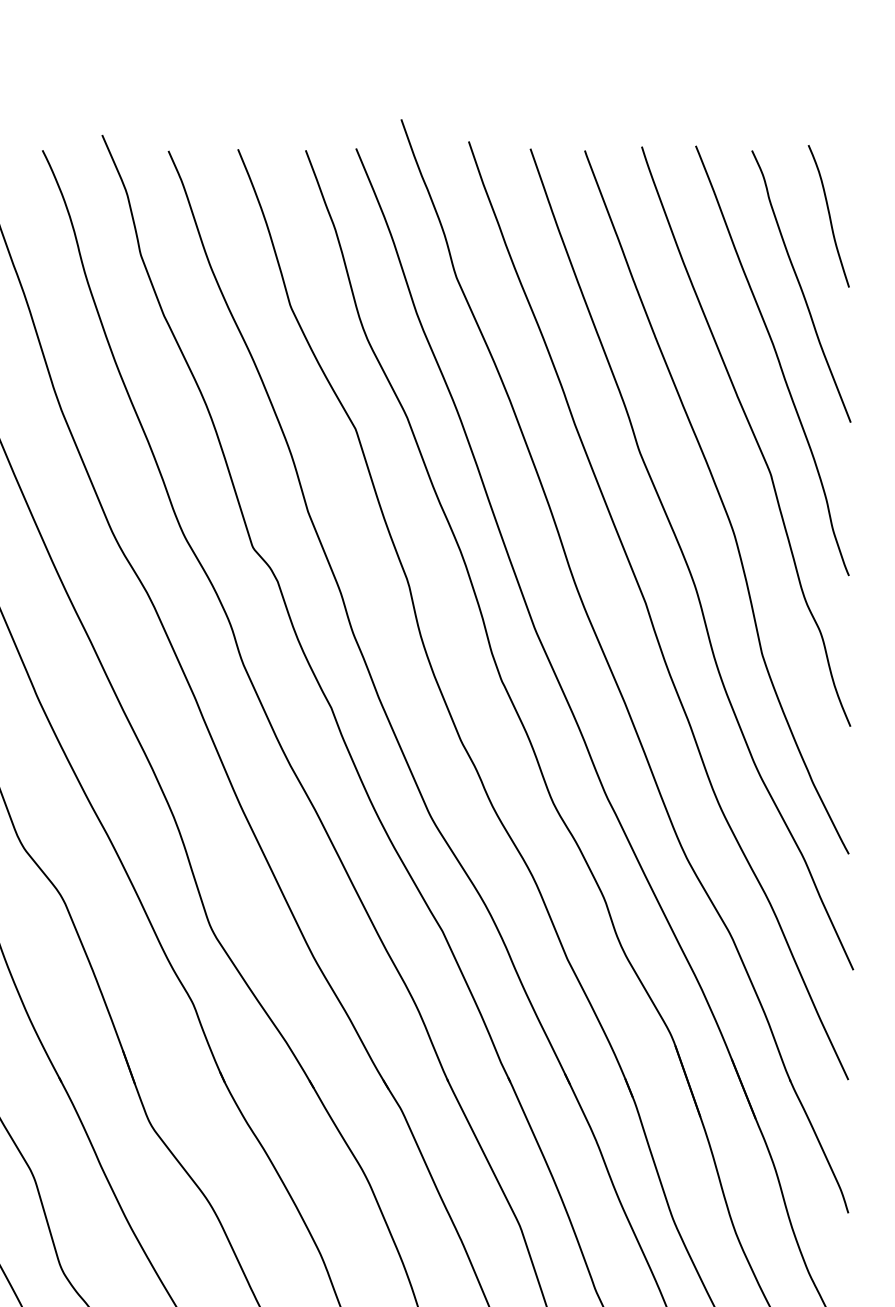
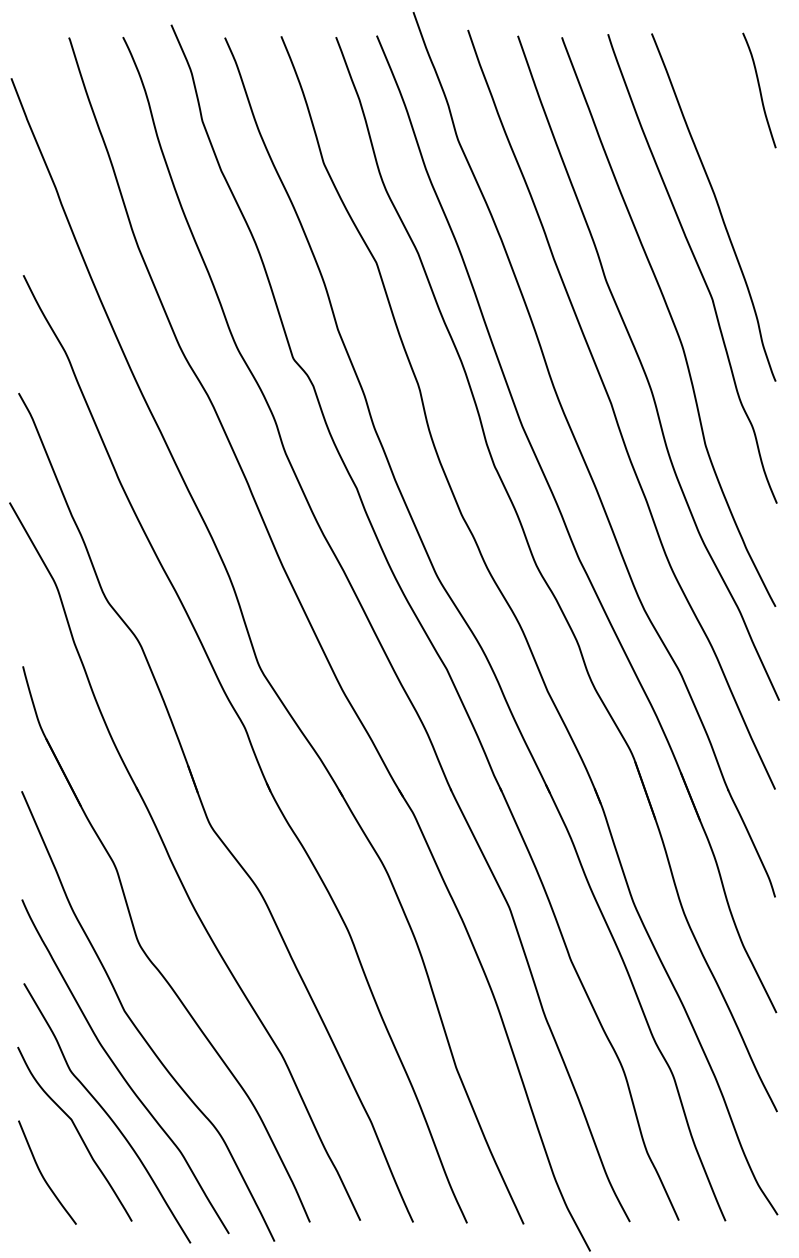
curve: (800, 286) -> (736, 147), removed

